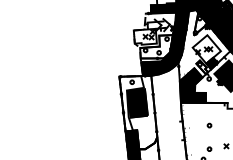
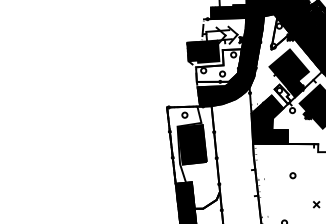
fill: (145, 36) -> (203, 51), added
fill: (206, 49) -> (288, 69), added
circle: (209, 149) -> (292, 208), removed

